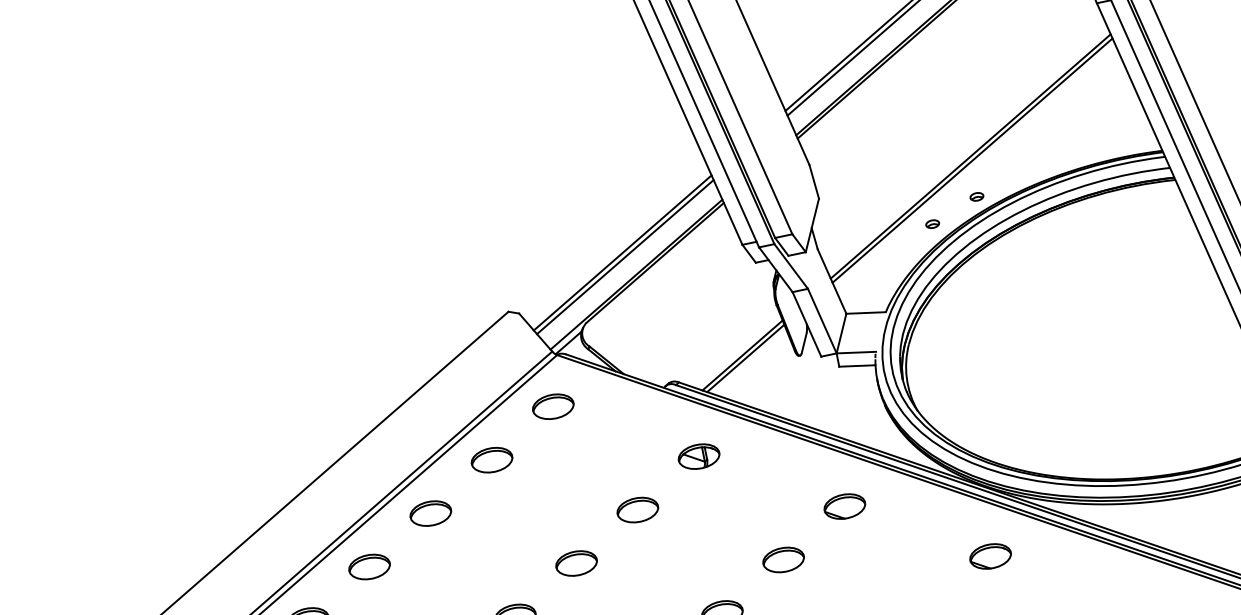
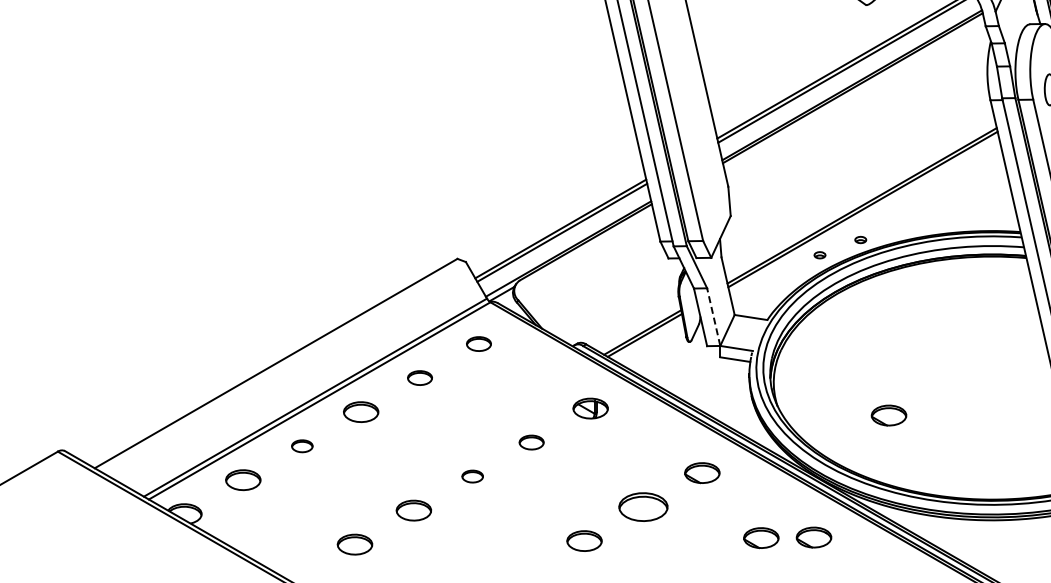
line: (822, 321) -> (713, 317), solid -> dashed
part: (1049, 396) -> (888, 415), added
part: (552, 406) -> (478, 343), size x0.7
part: (491, 459) -> (419, 377), size x0.7
part: (637, 510) -> (531, 442), size x0.7
part: (783, 559) -> (643, 506), size x1.4
part: (576, 563) -> (472, 476), size x0.6
part: (369, 567) -> (302, 446), size x0.6
part: (929, 569) -> (761, 538), added

